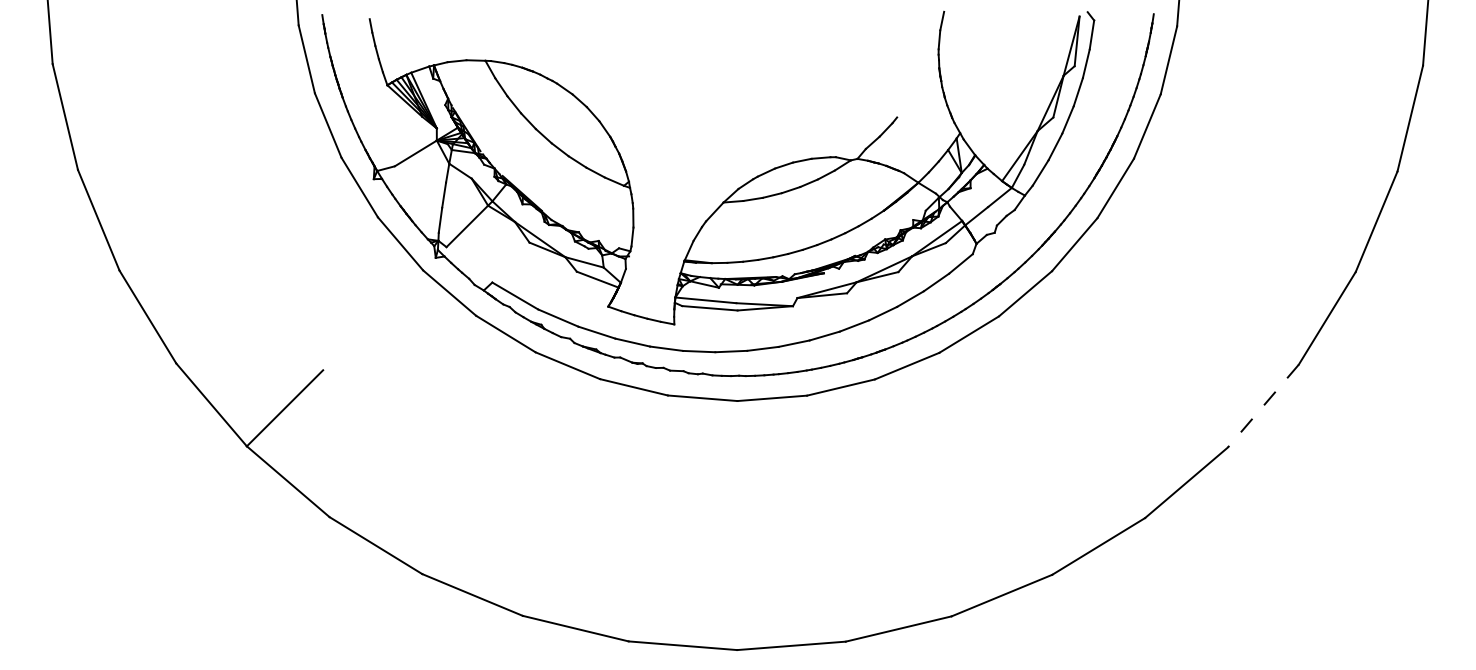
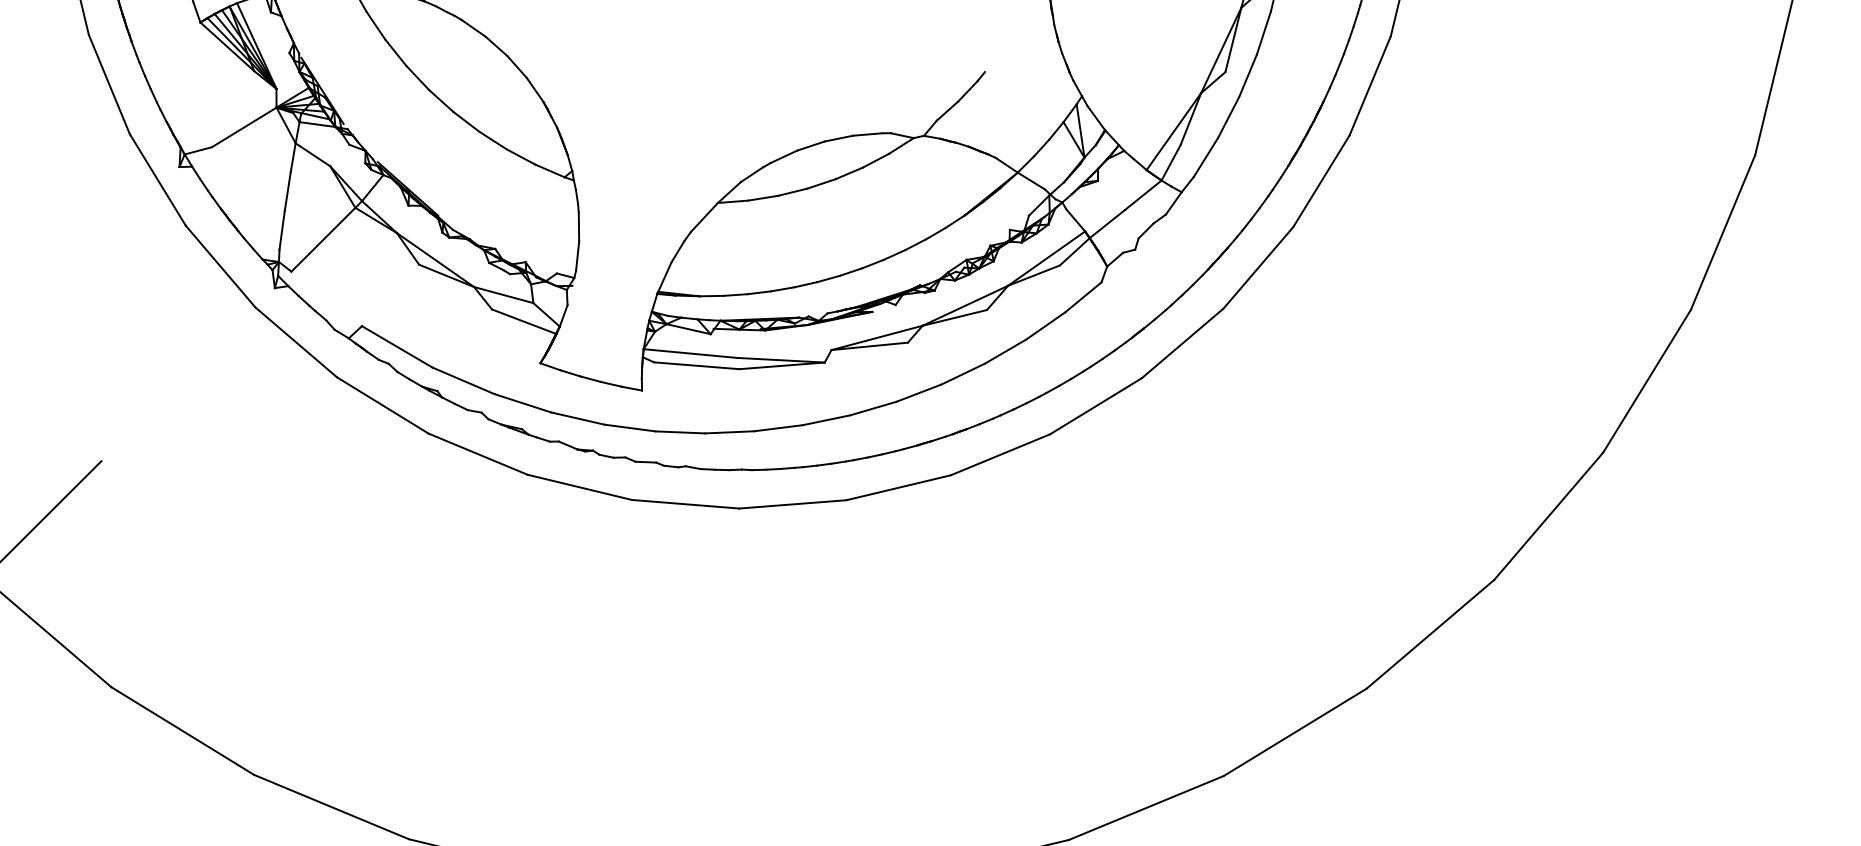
line: (1263, 406) -> (1548, 516), dashed -> solid

